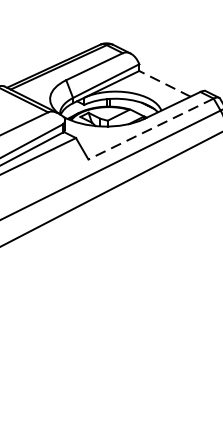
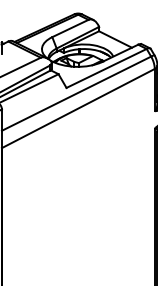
line: (164, 83) -> (115, 39), dashed -> solid
line: (150, 129) -> (106, 68), dashed -> solid

